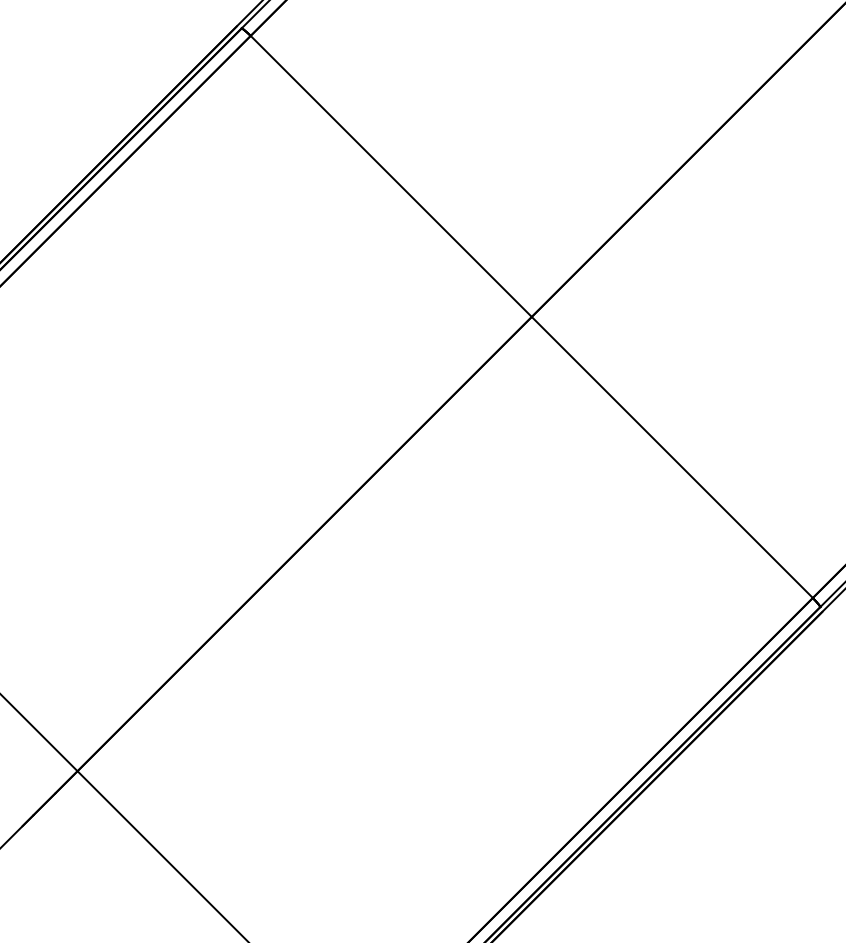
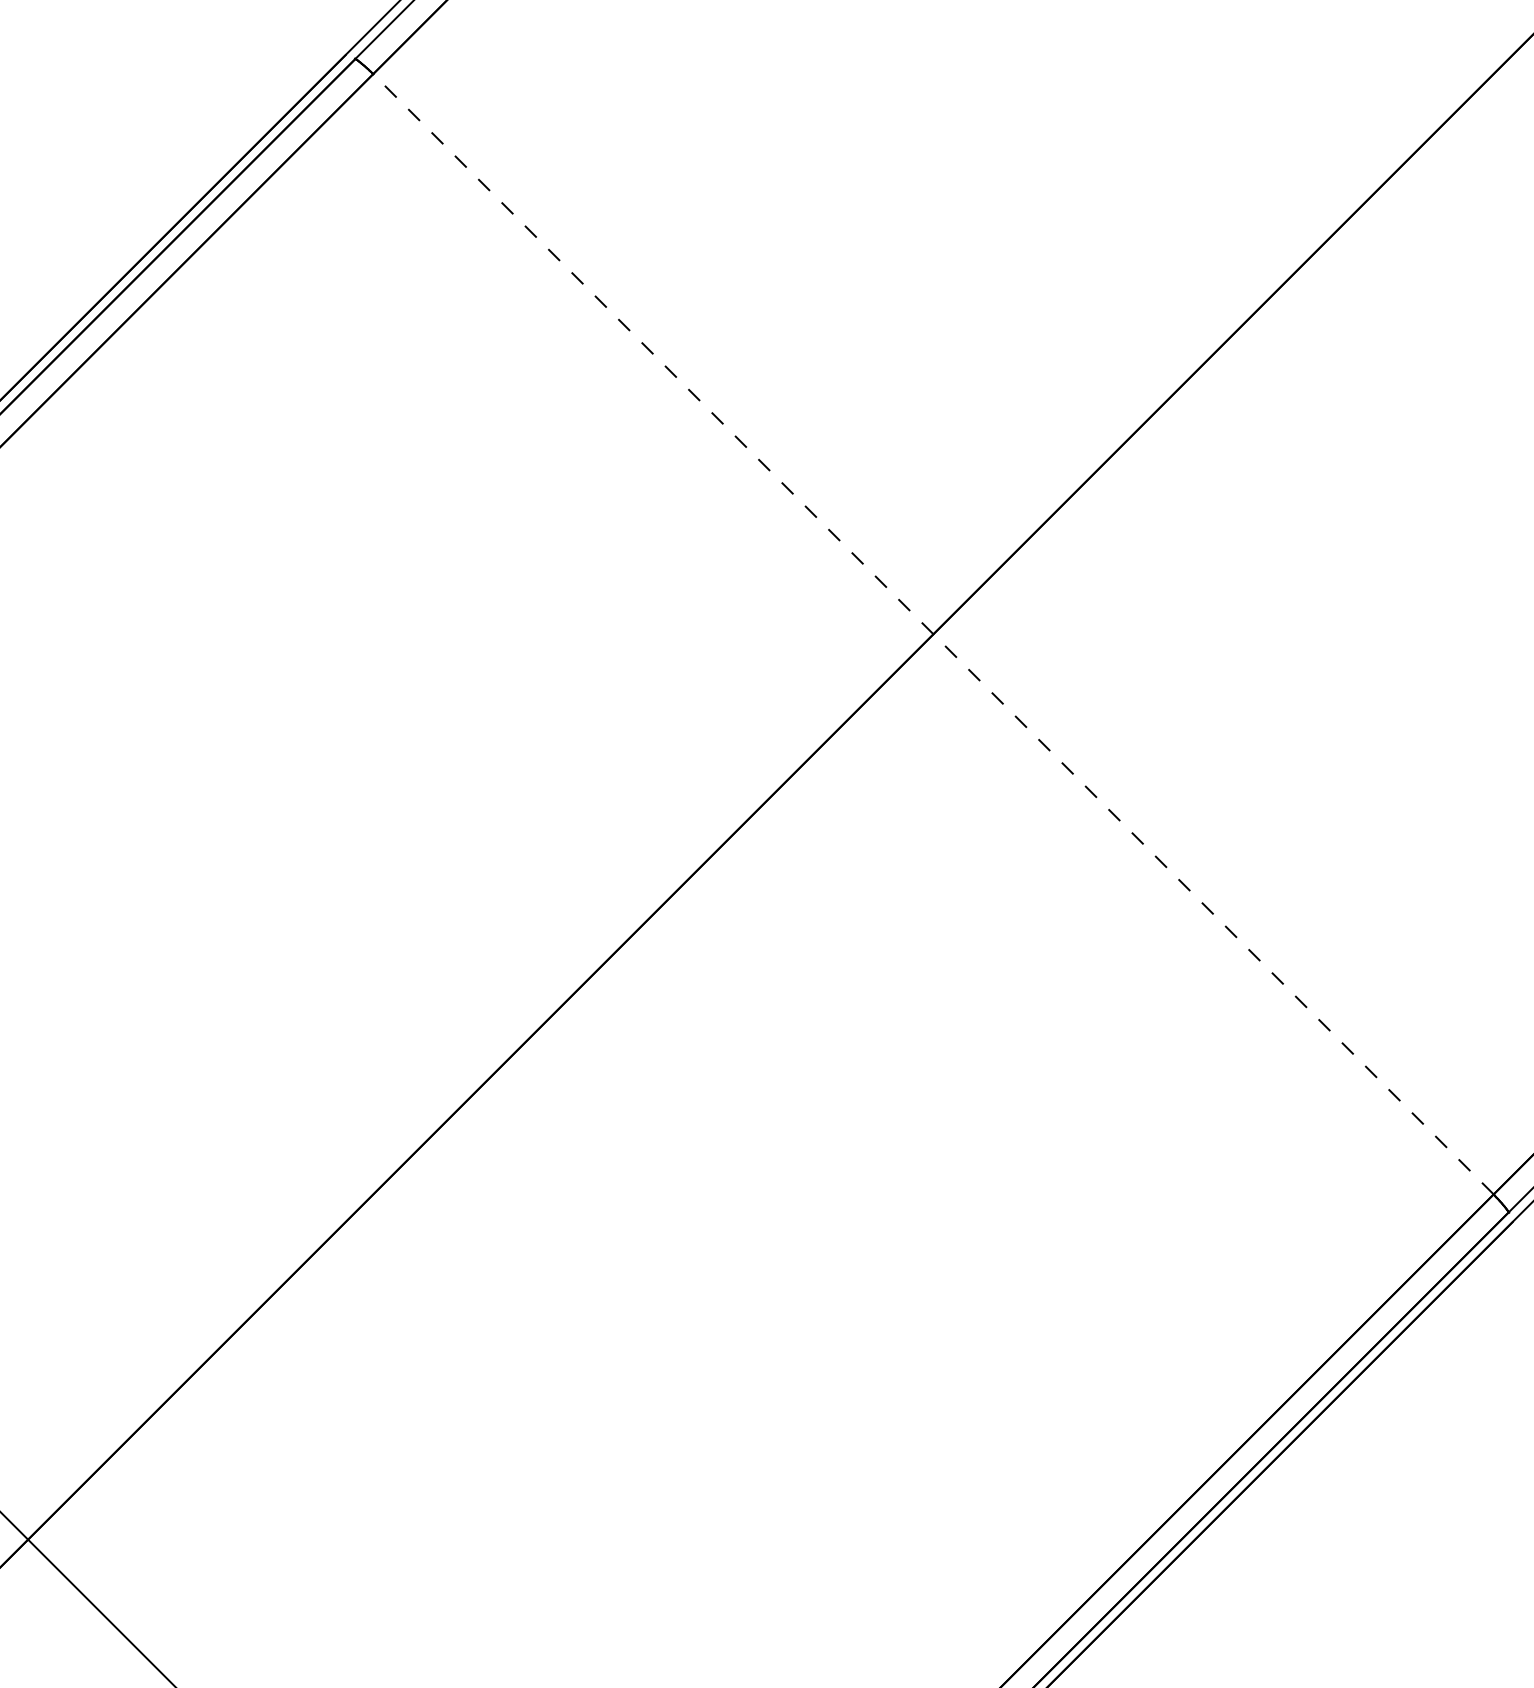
line: (531, 316) -> (932, 633), solid -> dashed

